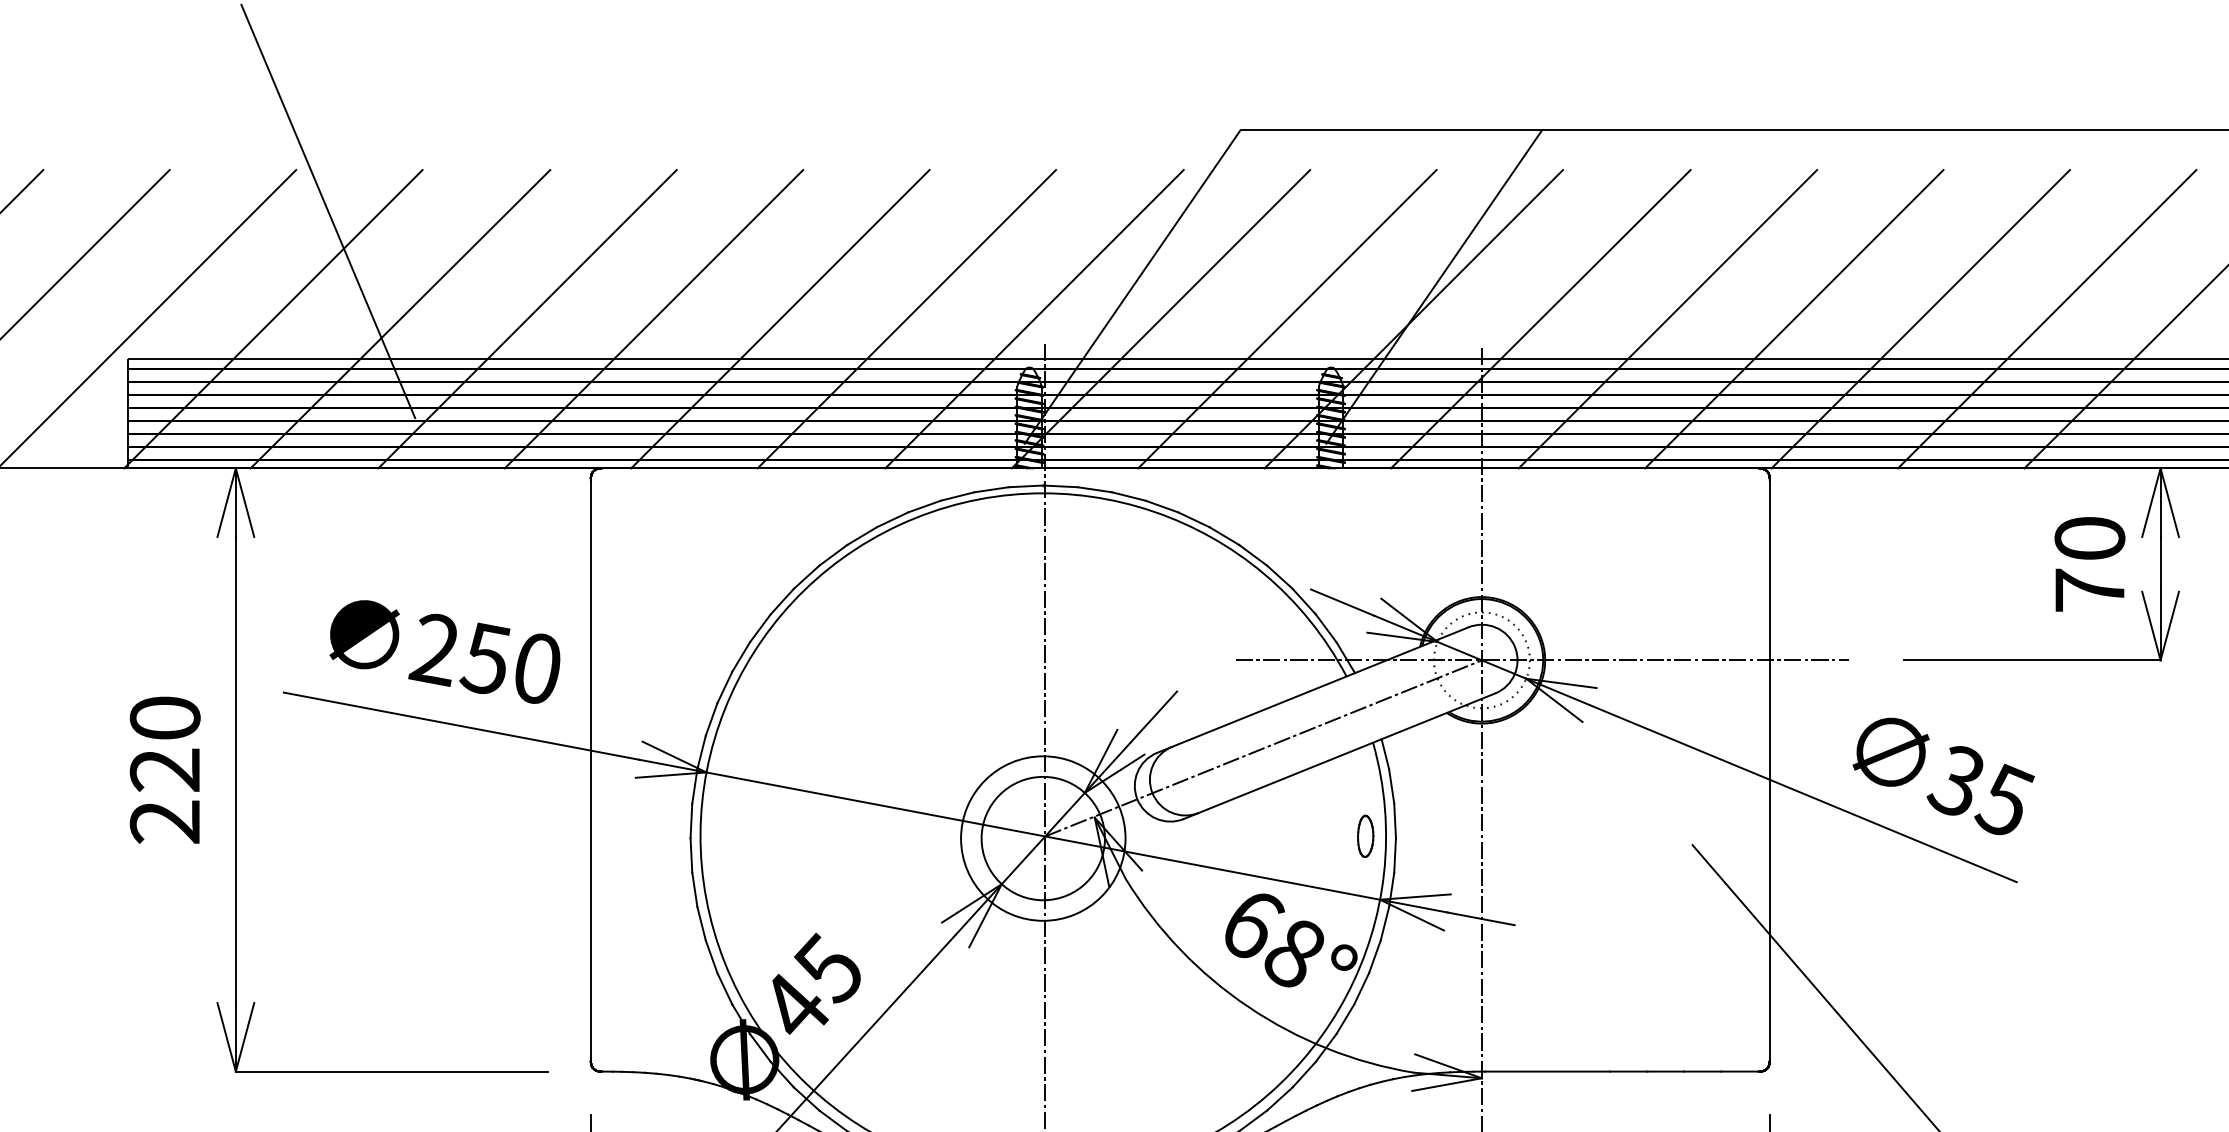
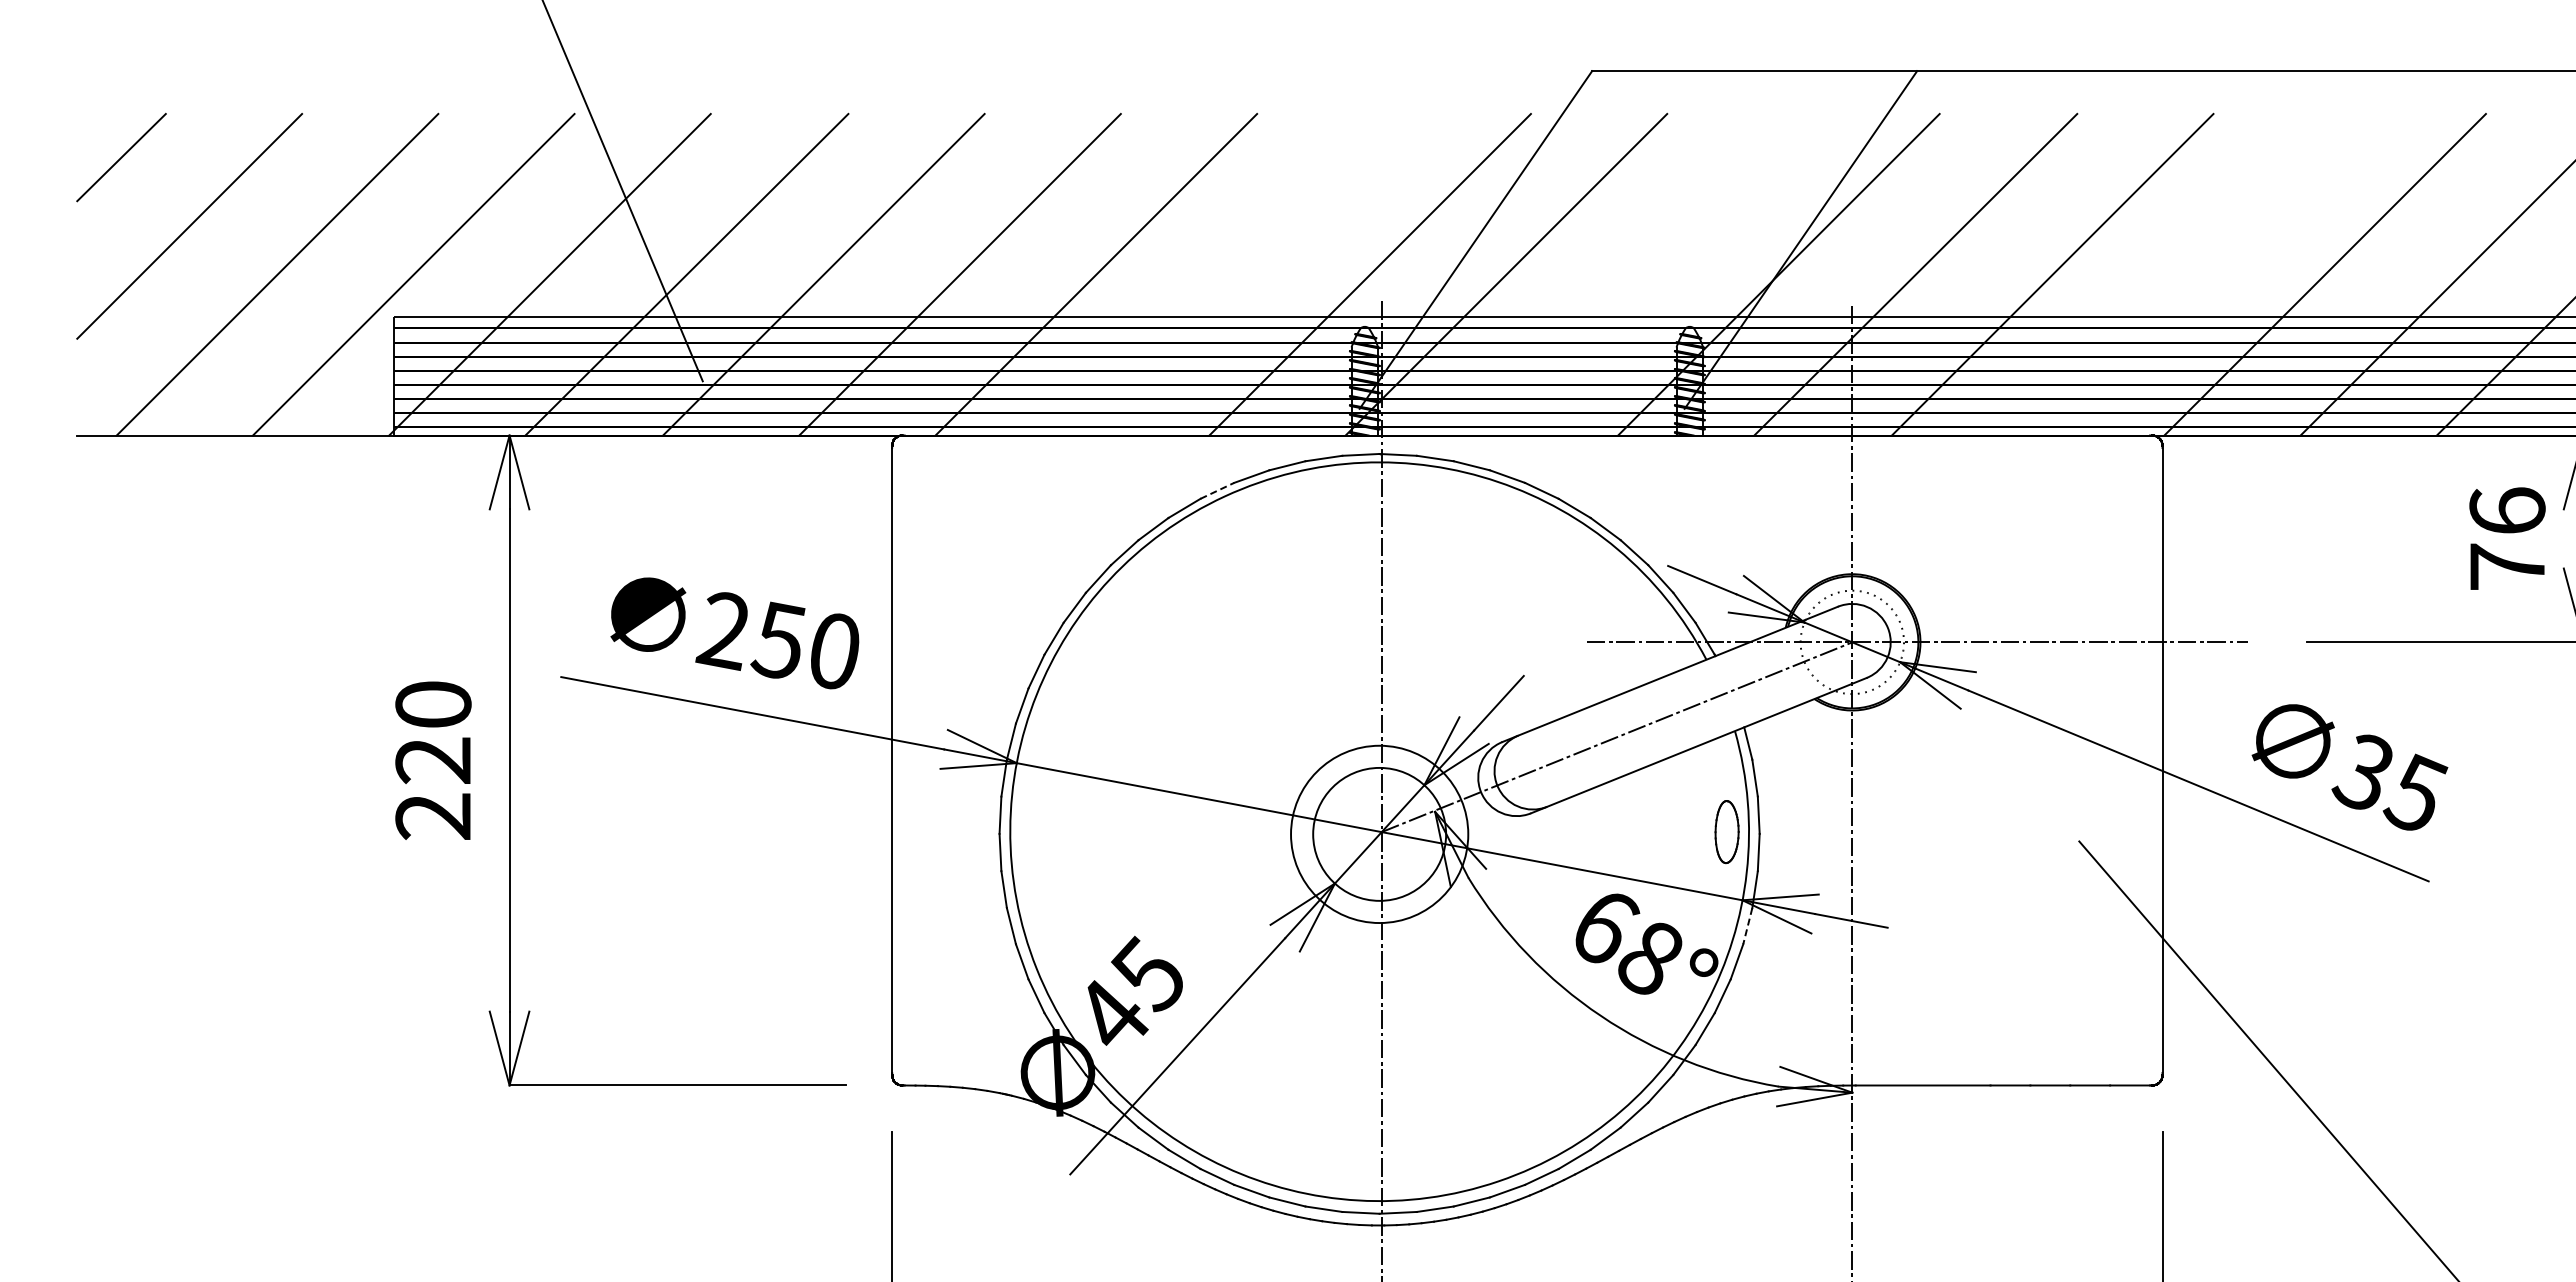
line: (906, 318) -> (1232, 274), removed
line: (1287, 318) -> (1642, 274), removed
line: (1793, 318) -> (2188, 274), removed
line: (892, 519) -> (1217, 490), solid -> dashed
text: (2089, 538) -> (2507, 510), 70 -> 76
part: (1365, 835) -> (1726, 831), size x1.4
line: (1384, 924) -> (1747, 926), solid -> dashed

